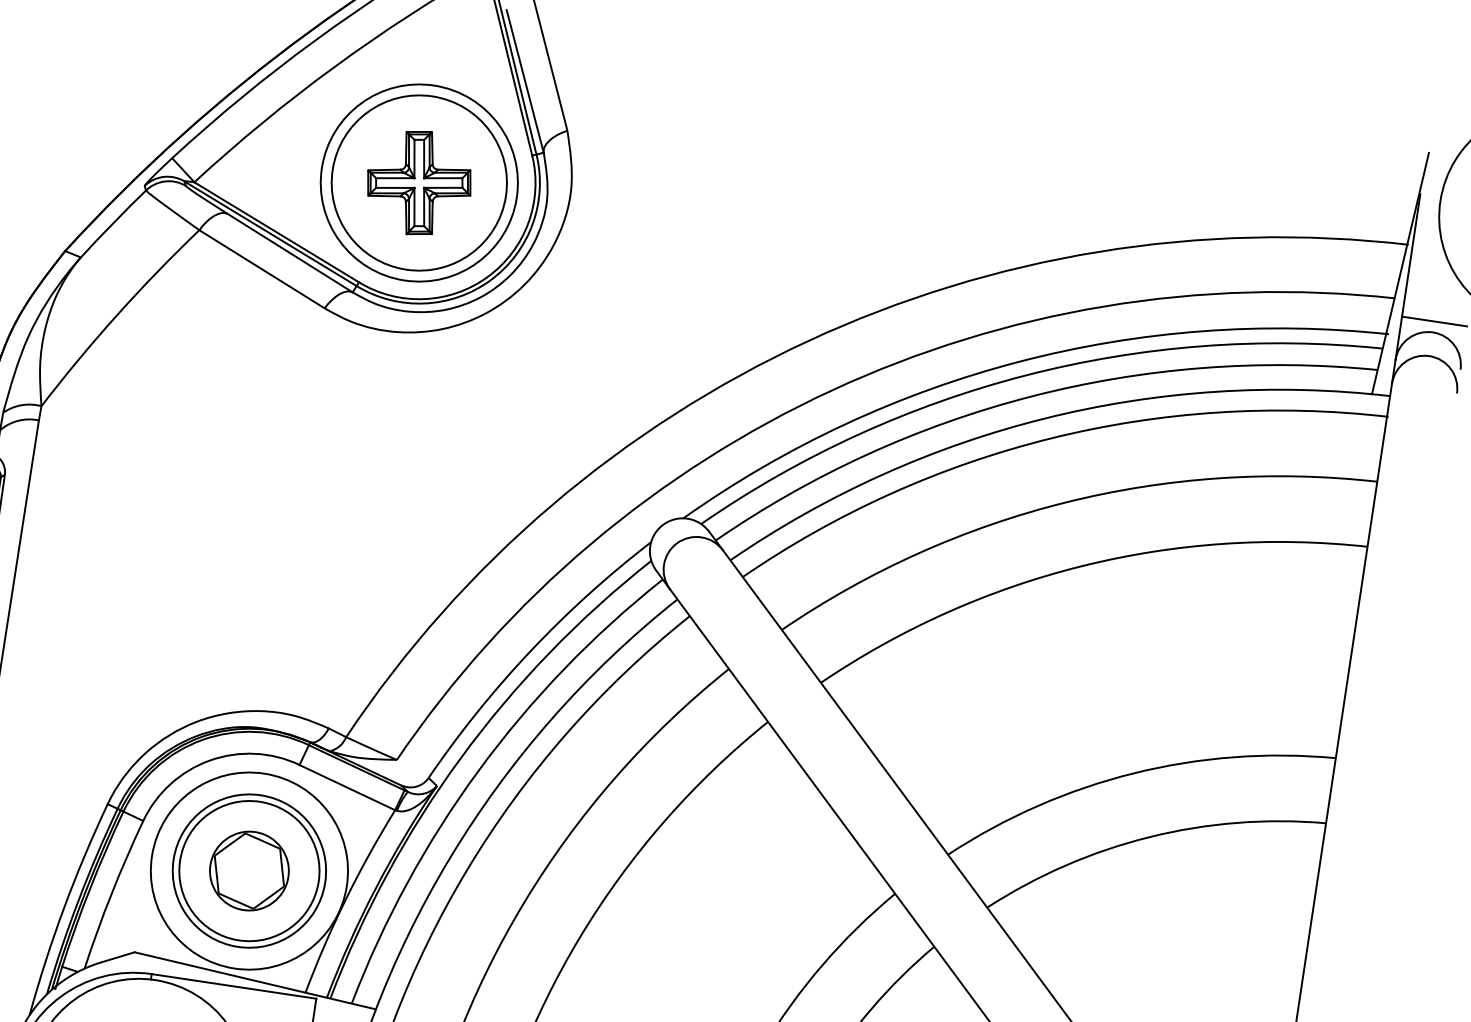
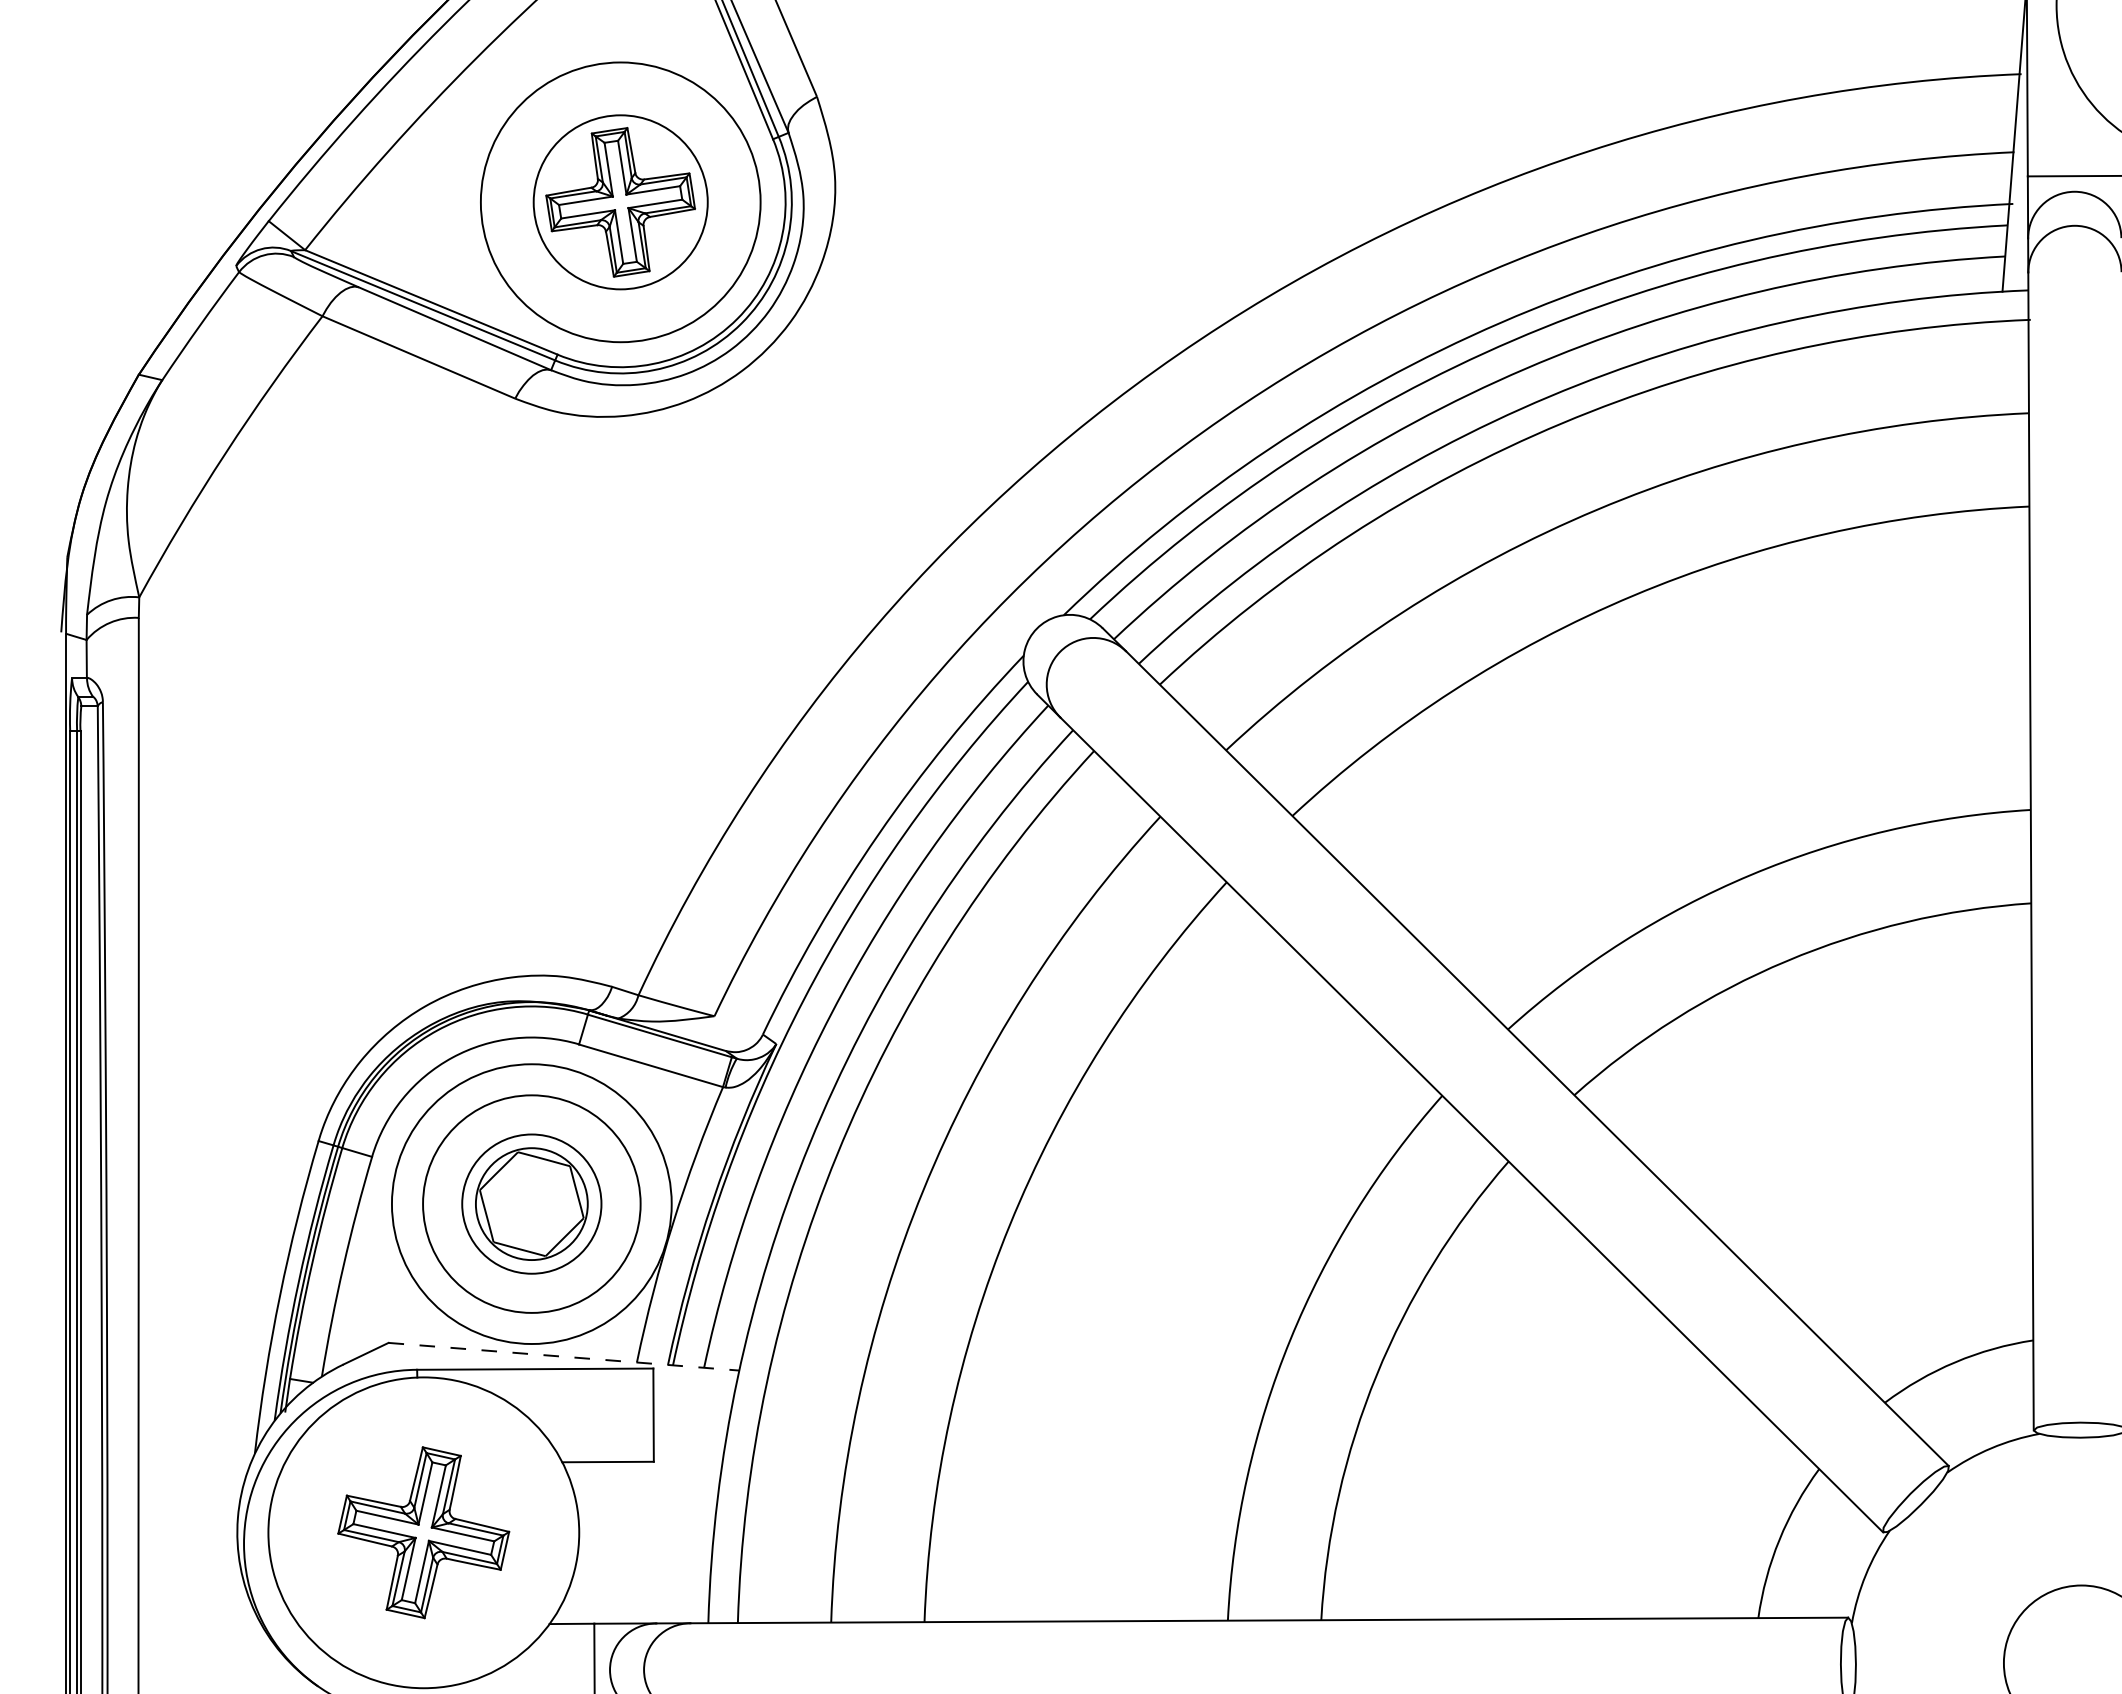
circle: (419, 183) -> (620, 202), size x0.7
circle: (249, 870) -> (531, 1203), size x0.7
line: (255, 980) -> (563, 1356), solid -> dashed

